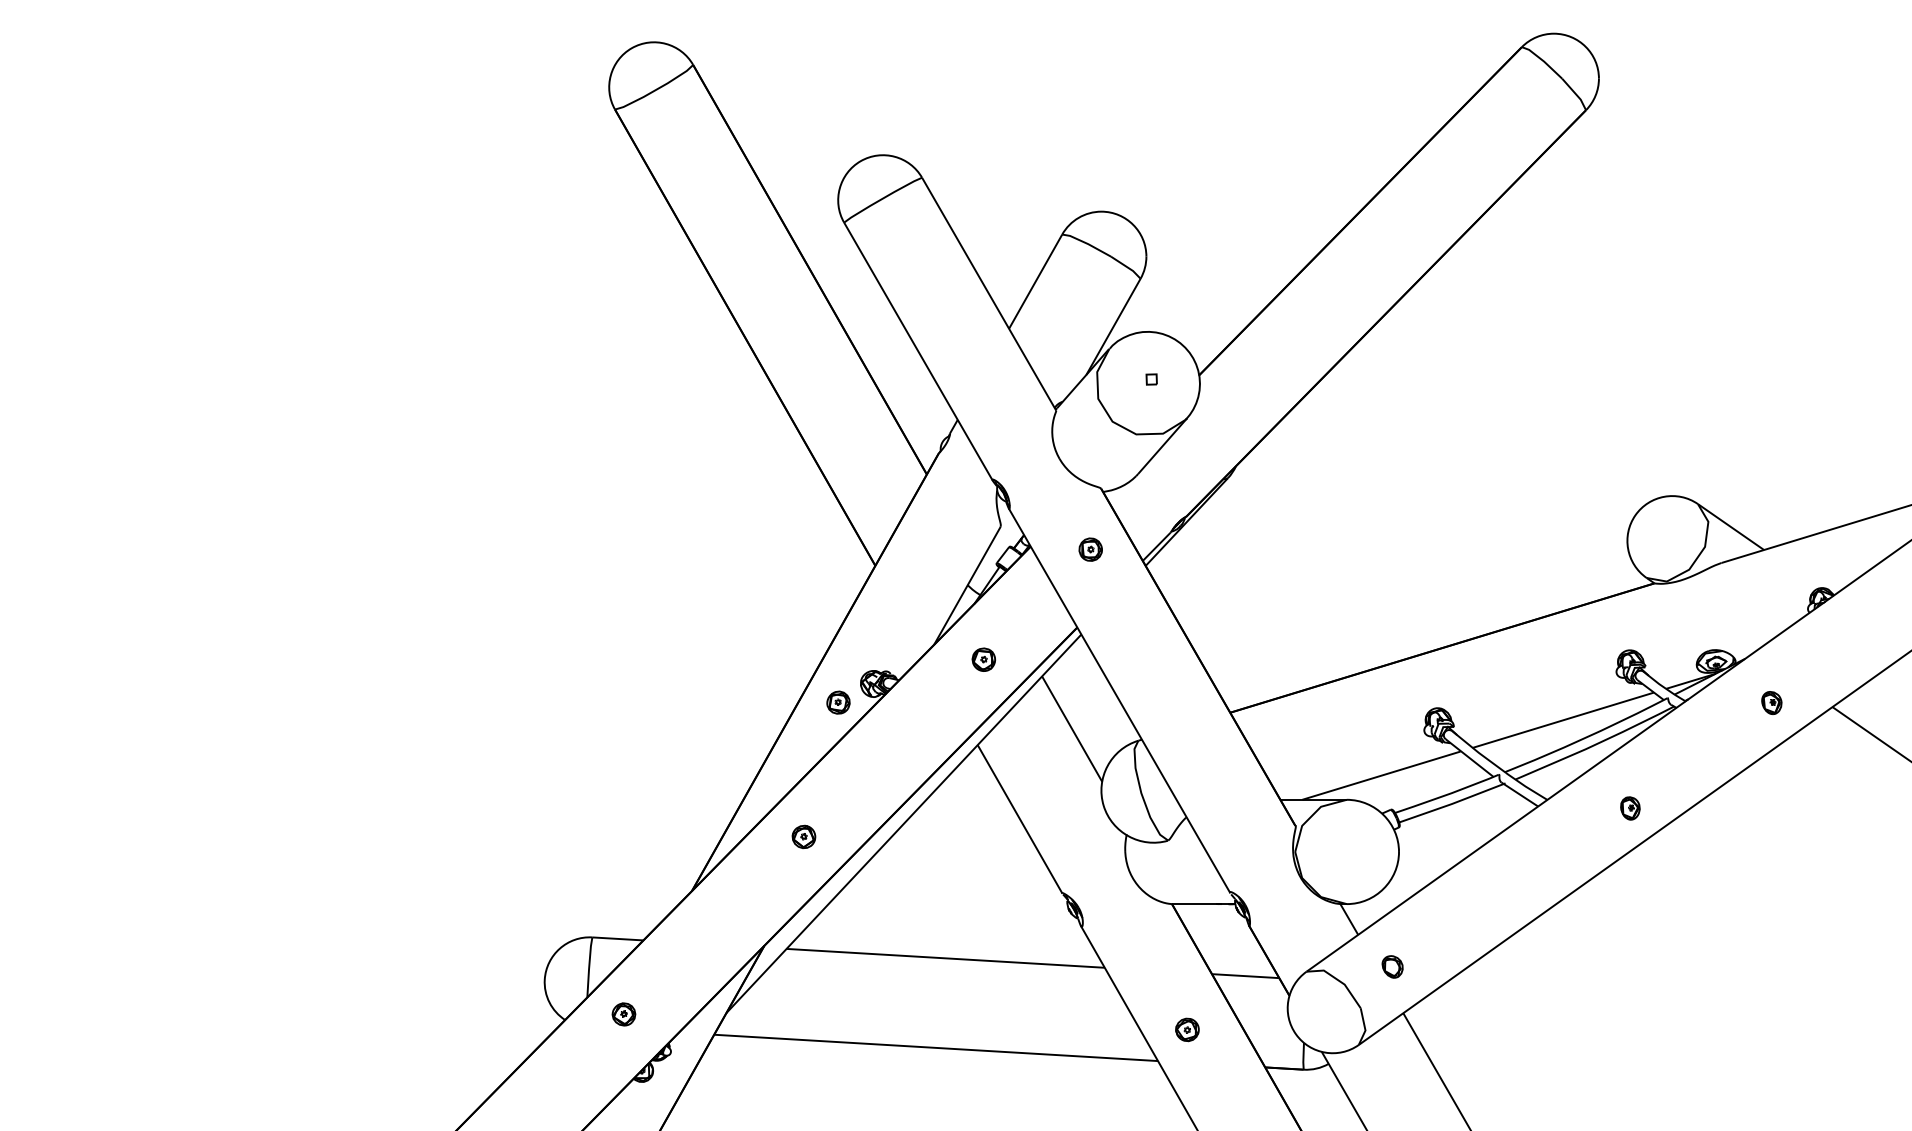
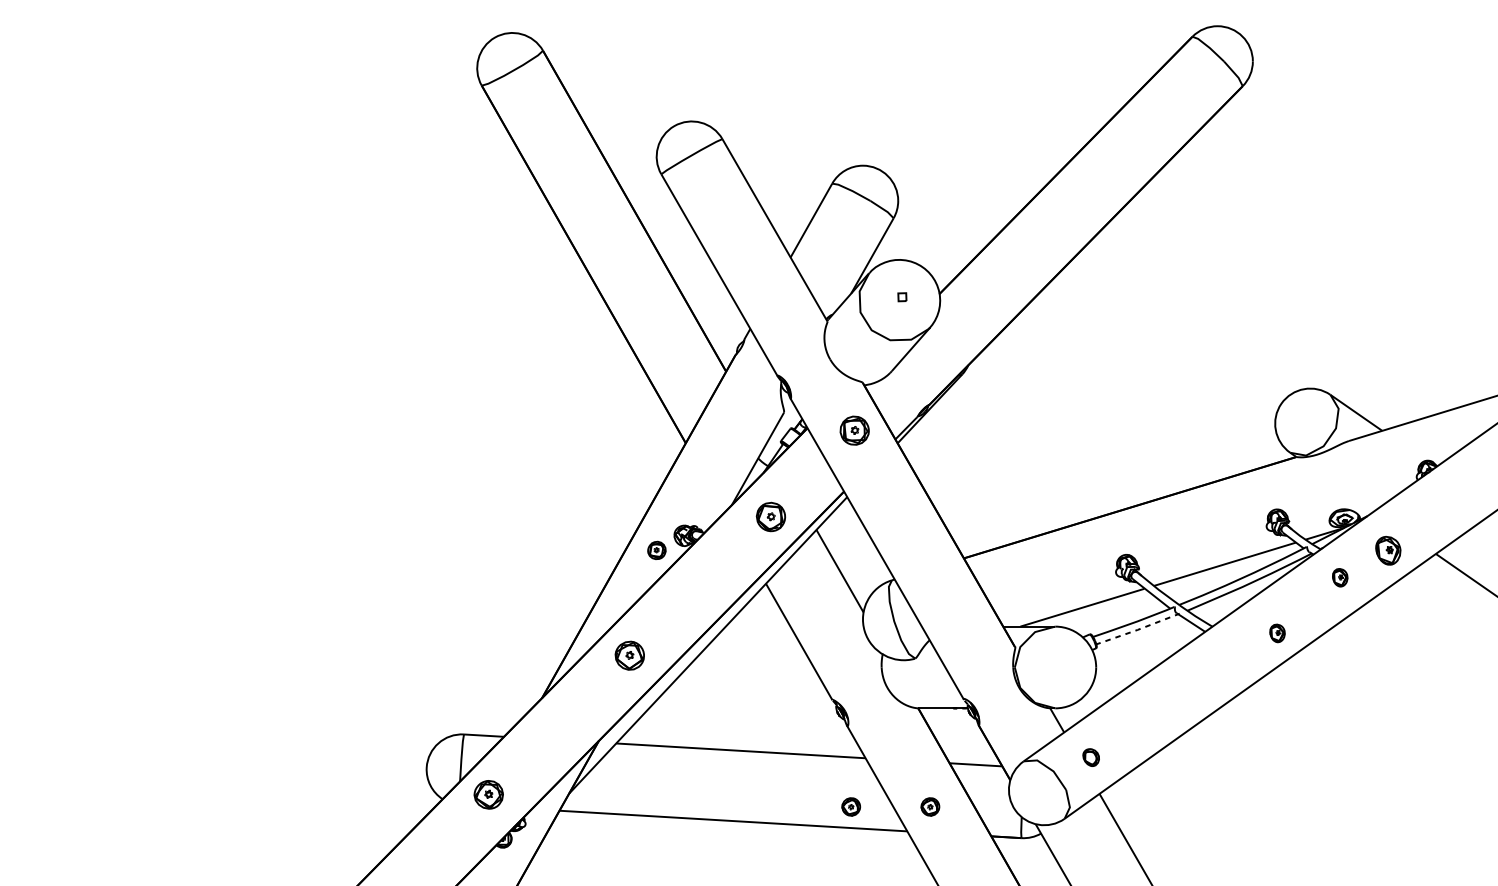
part: (1090, 549) -> (854, 430), size x1.6
part: (983, 659) -> (770, 516), size x1.6
part: (1771, 702) -> (1388, 550), size x1.6
part: (1710, 737) -> (1340, 577), added
line: (1452, 803) -> (1138, 629), solid -> dashed
part: (803, 836) -> (629, 655), size x1.6
part: (623, 1014) -> (488, 794), size x1.6
part: (1086, 1029) -> (851, 806), added

